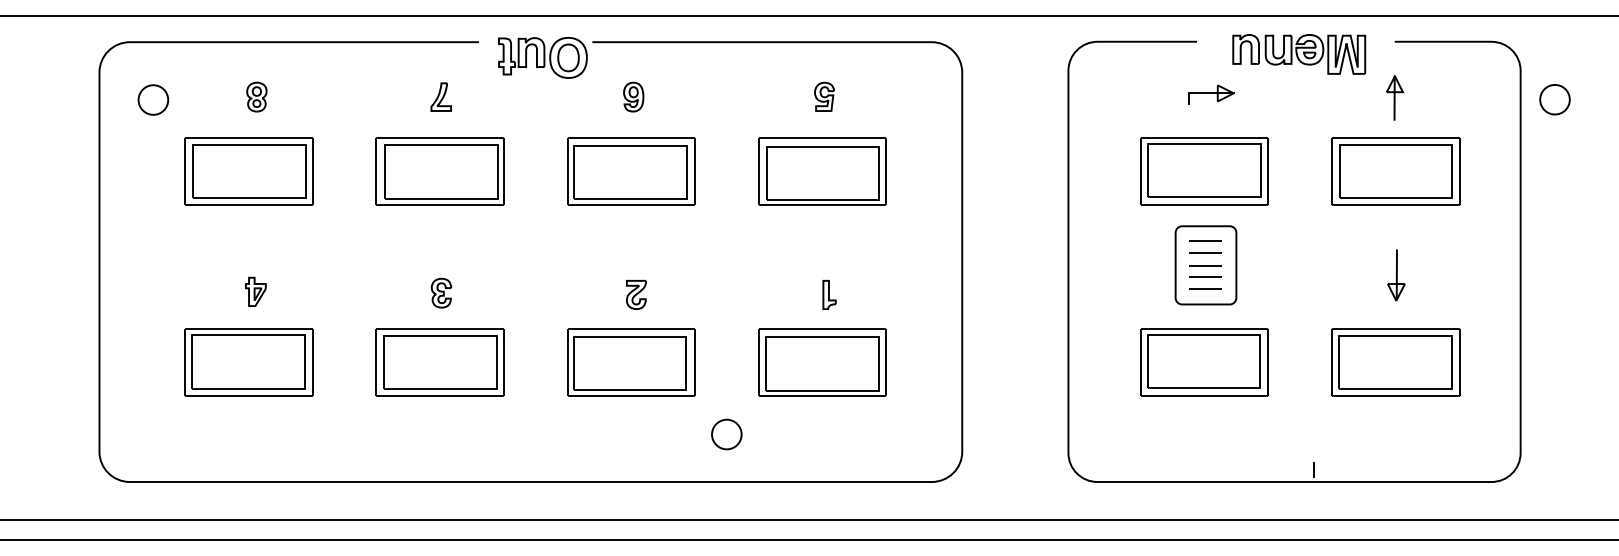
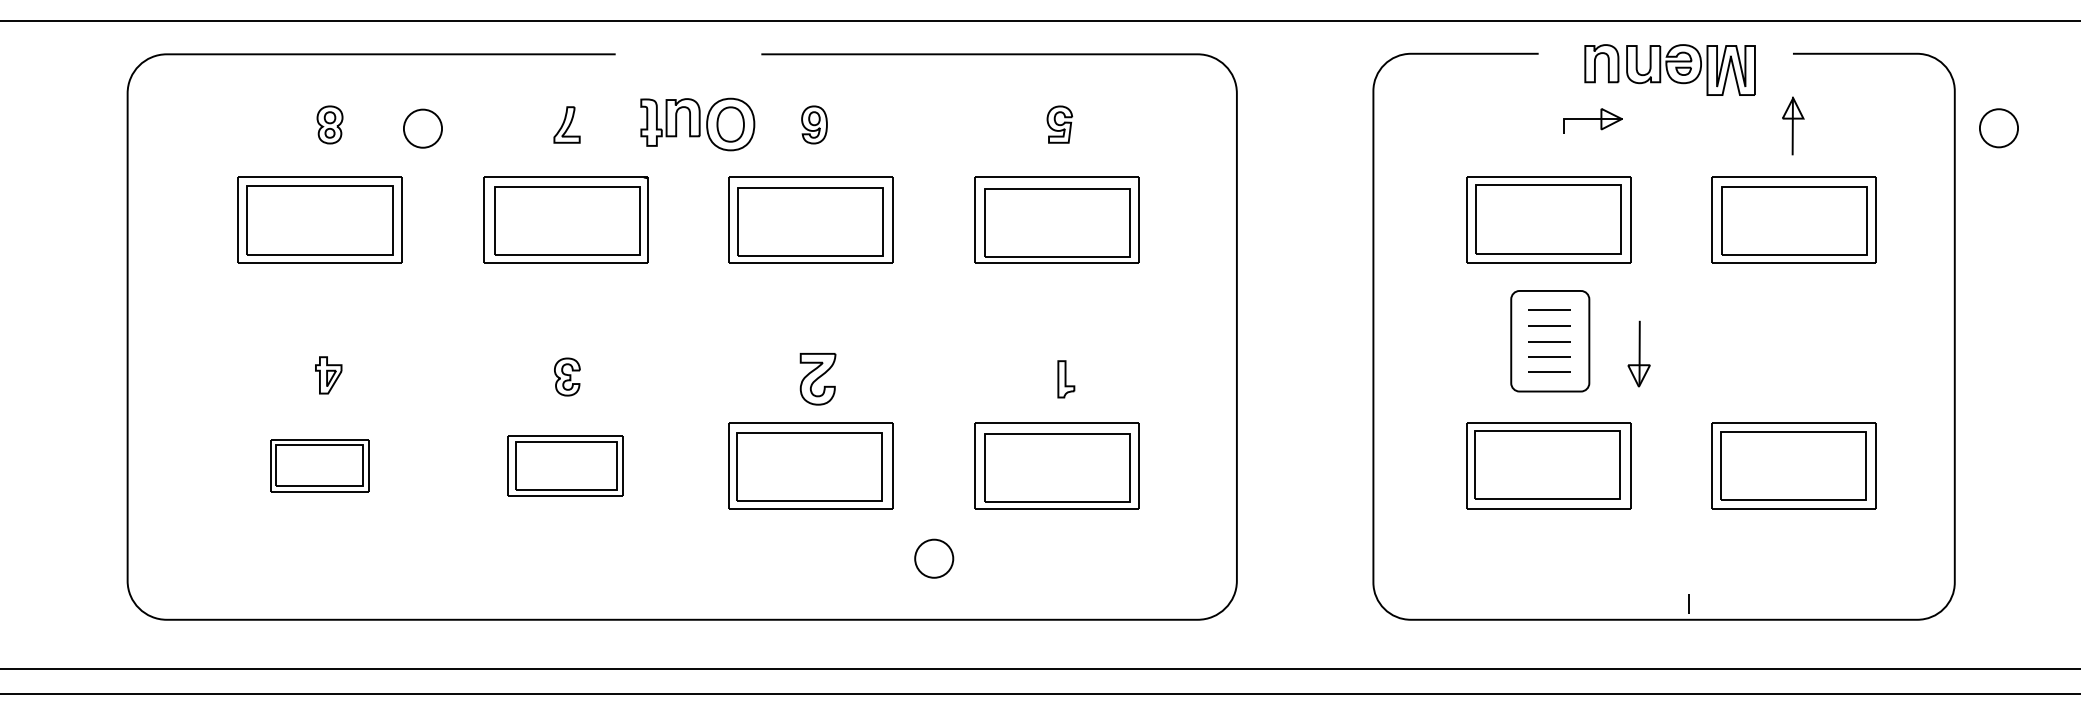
part: (542, 57) -> (697, 124), moved
part: (1210, 94) -> (1592, 120), moved
part: (153, 99) -> (422, 128), moved
part: (1395, 274) -> (1638, 353), moved
part: (636, 295) -> (817, 379), size x1.4
part: (248, 362) -> (319, 465), size x0.6
part: (440, 362) -> (565, 465), size x0.7

